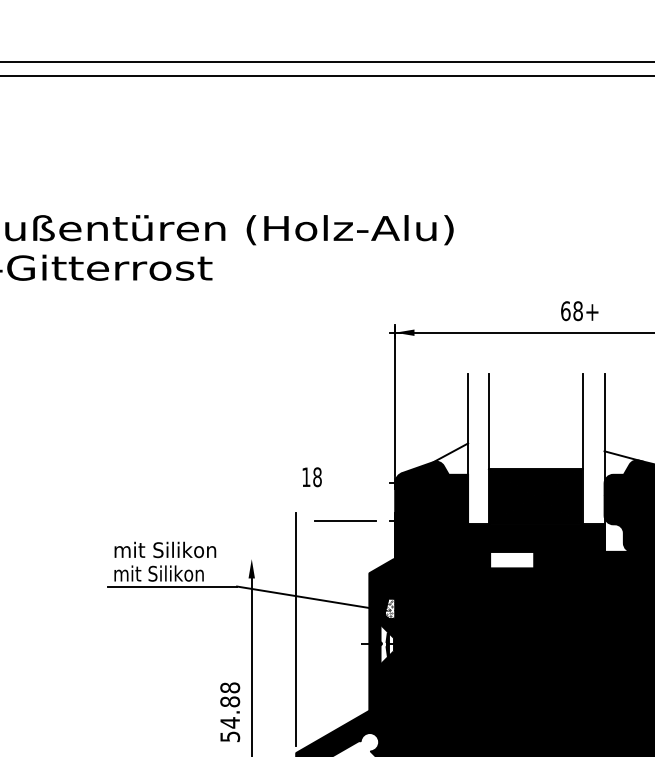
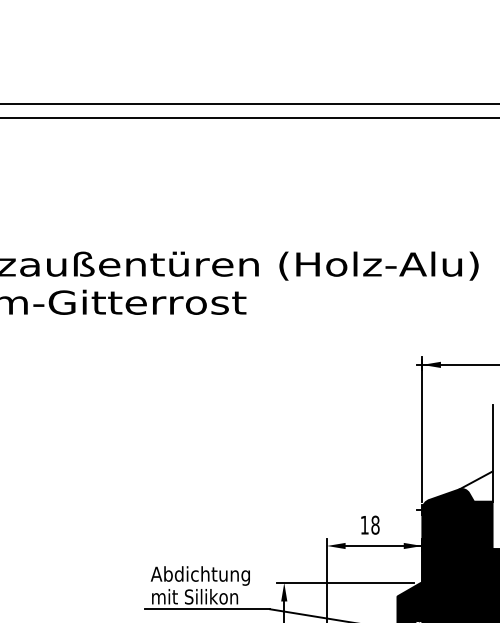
text: (311, 477) -> (369, 525), moved
fill: (305, 520) -> (336, 545), added
fill: (385, 520) -> (413, 545), added
text: (164, 551) -> (200, 575), mit Silikon -> Abdichtung
line: (315, 559) -> (345, 583), added

